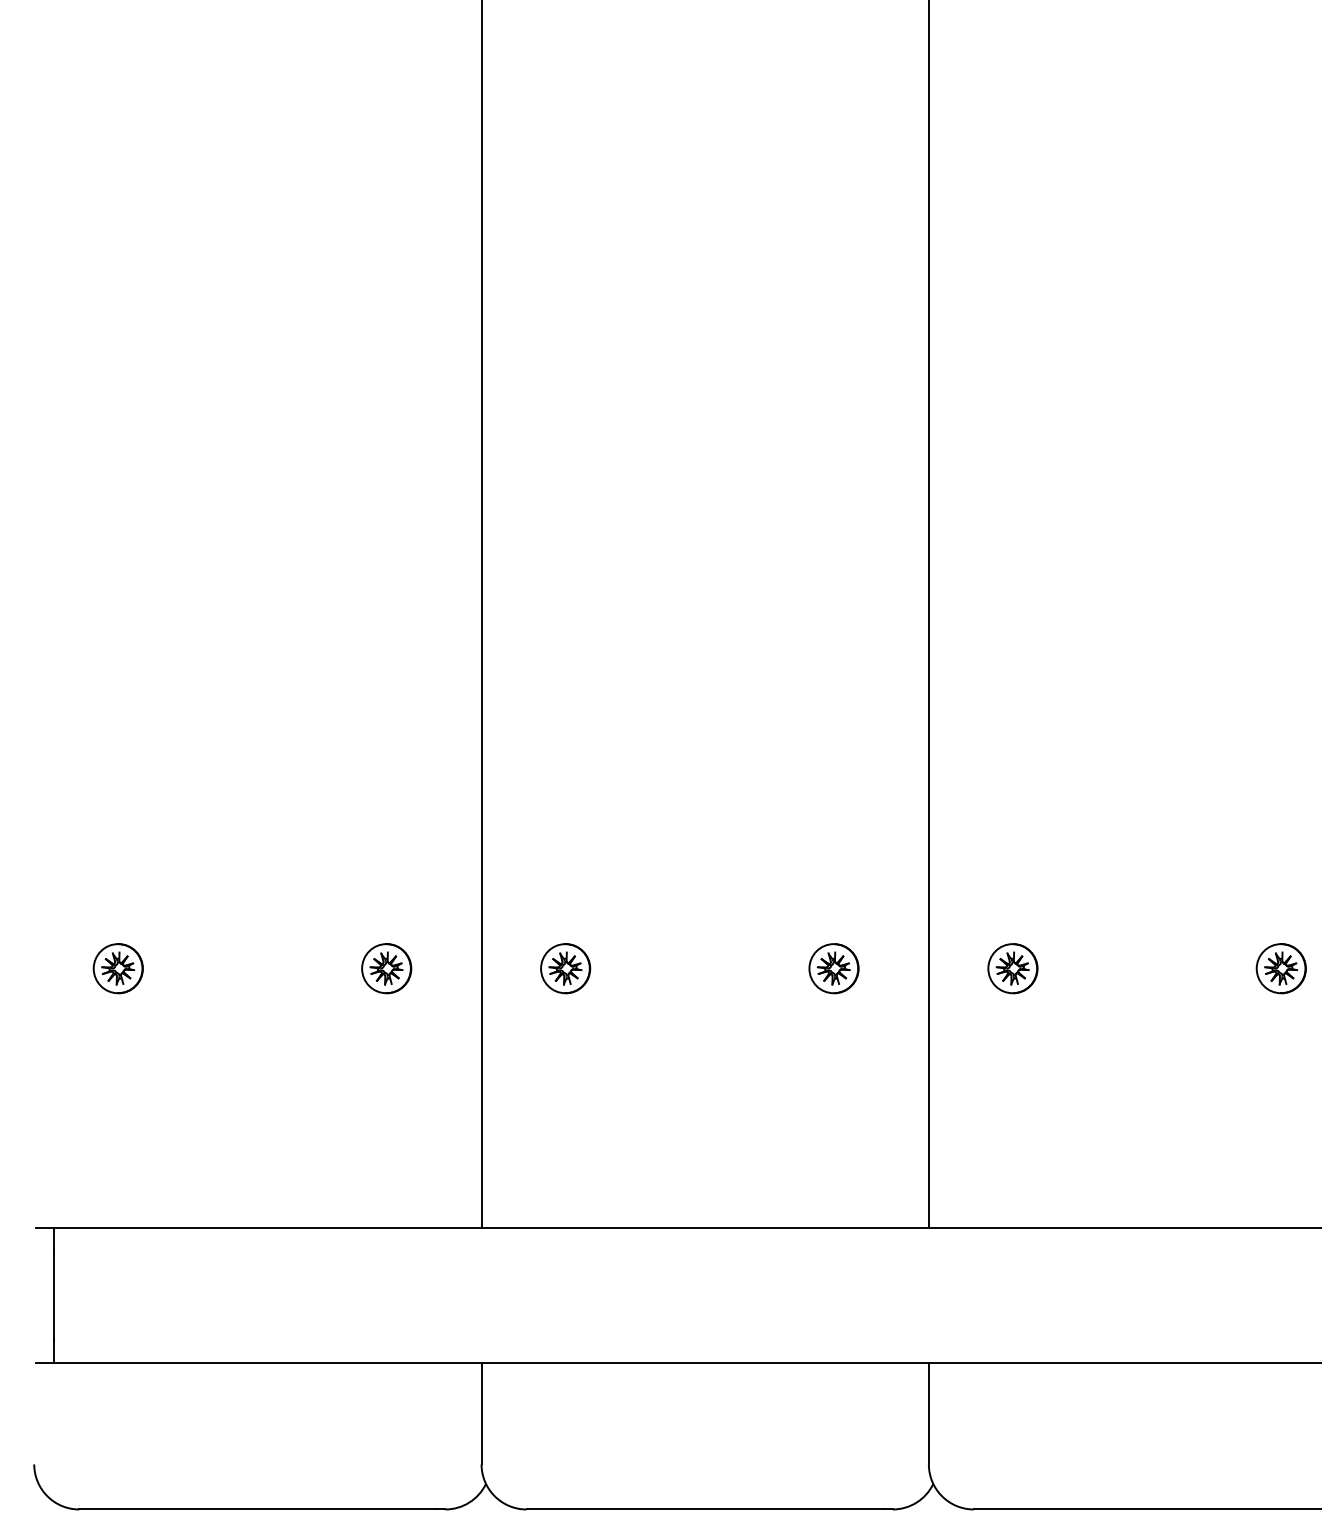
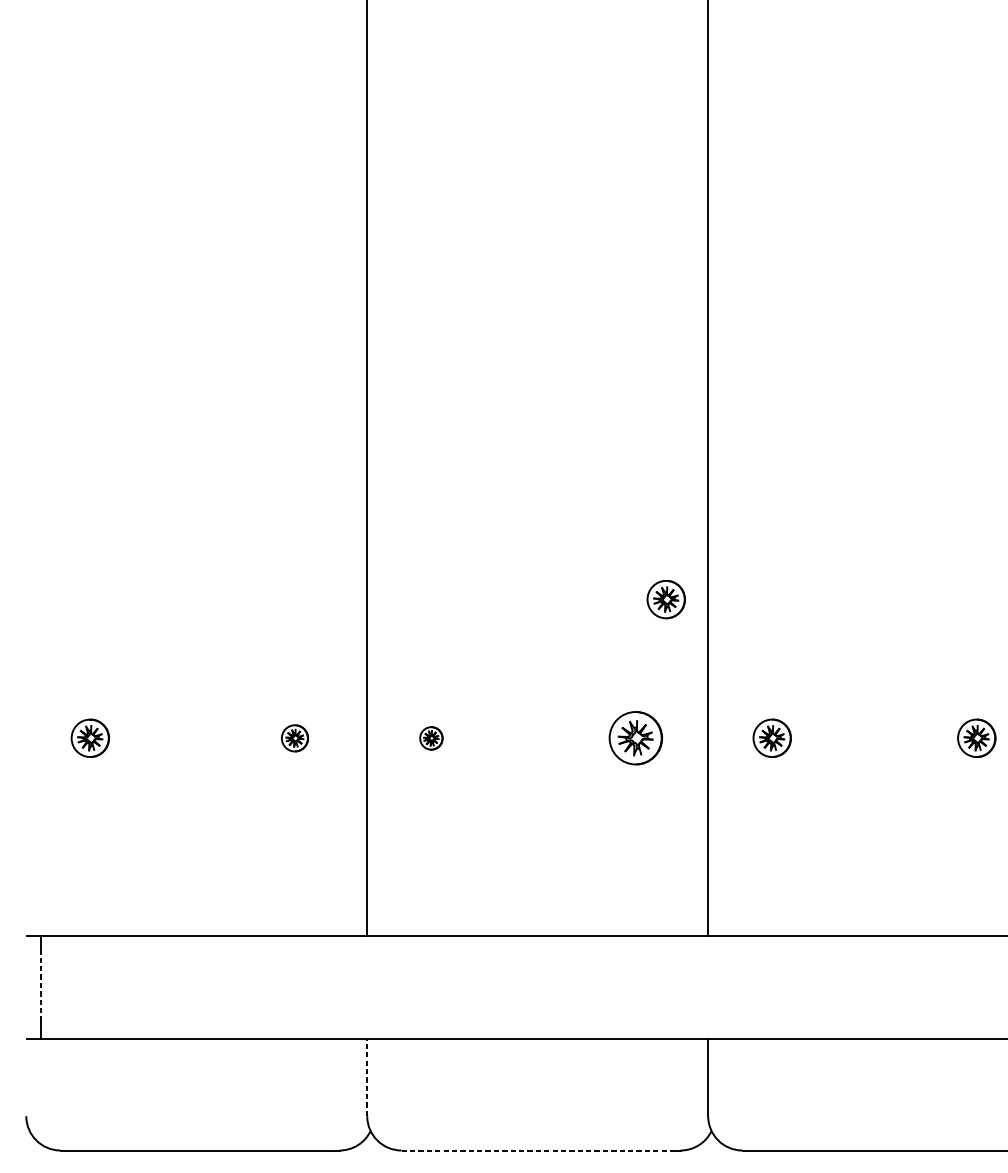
part: (873, 786) -> (665, 599), added
part: (386, 968) -> (294, 738), size x0.7
part: (565, 968) -> (431, 738), size x0.6
part: (833, 968) -> (635, 738), size x1.4
line: (53, 1294) -> (40, 986), solid -> dashed
line: (481, 1413) -> (367, 1077), solid -> dashed
line: (705, 1509) -> (537, 1150), solid -> dashed

